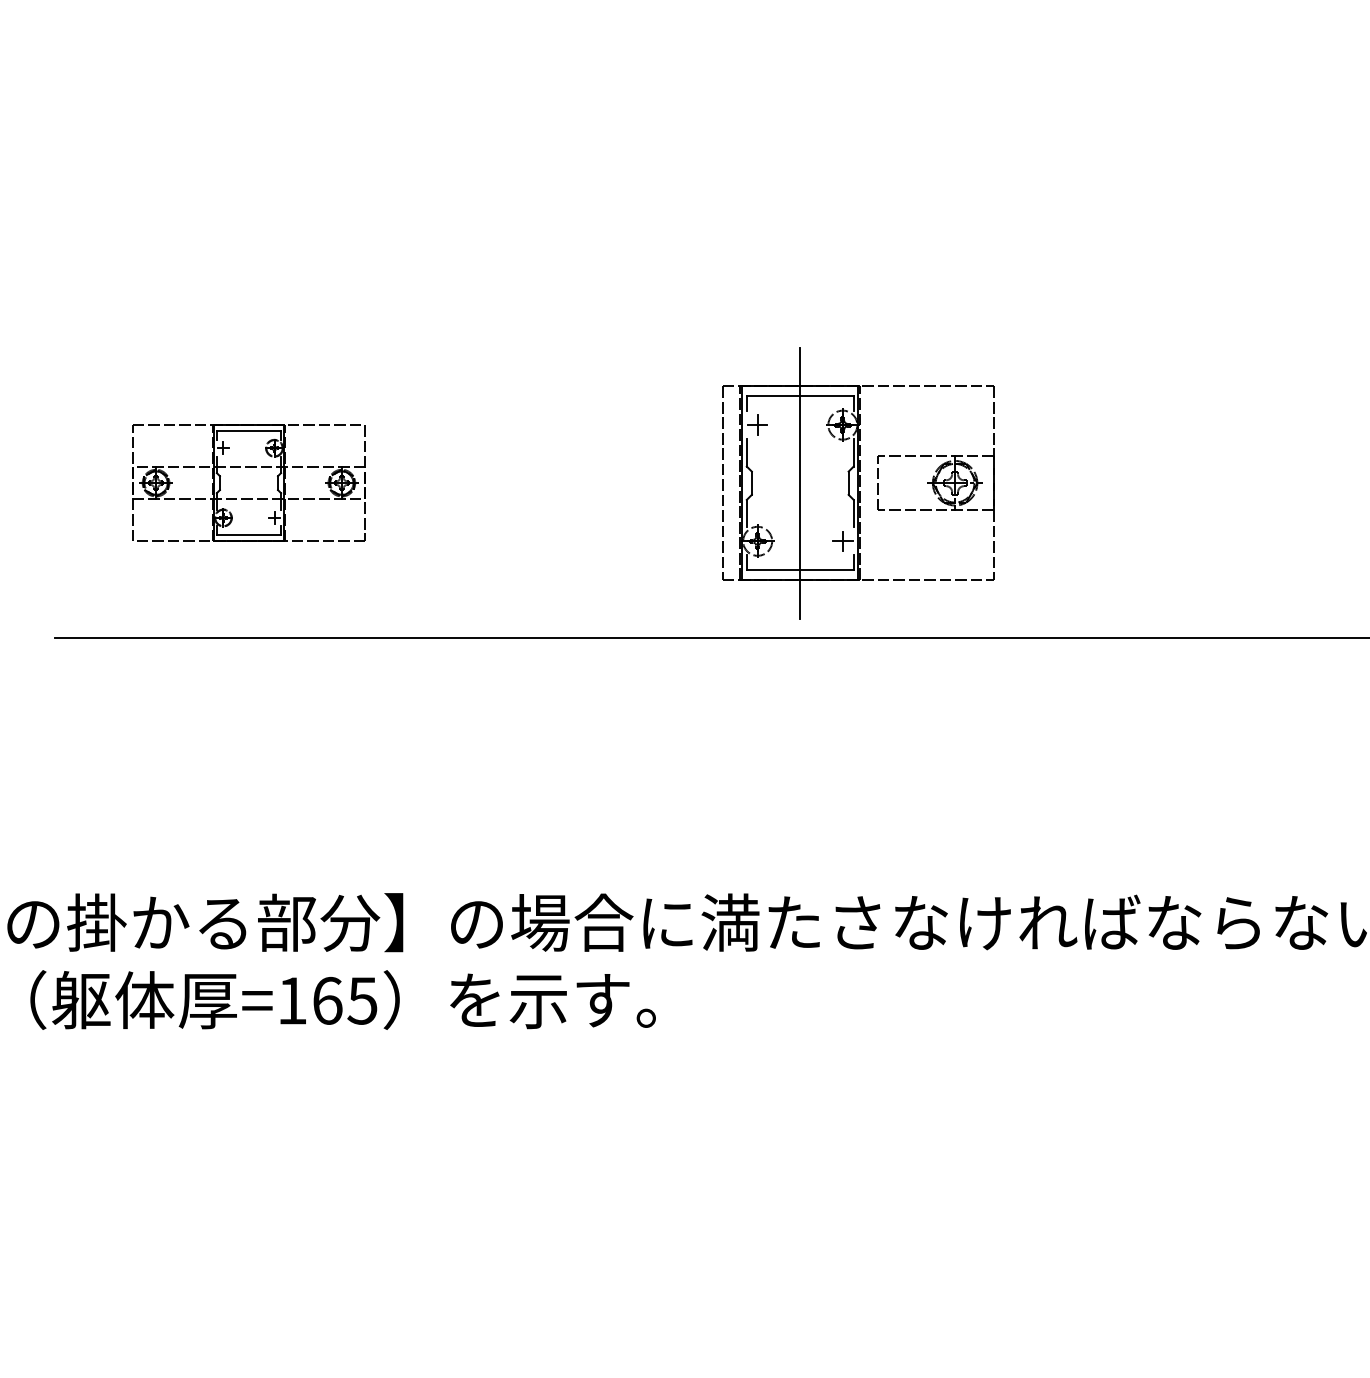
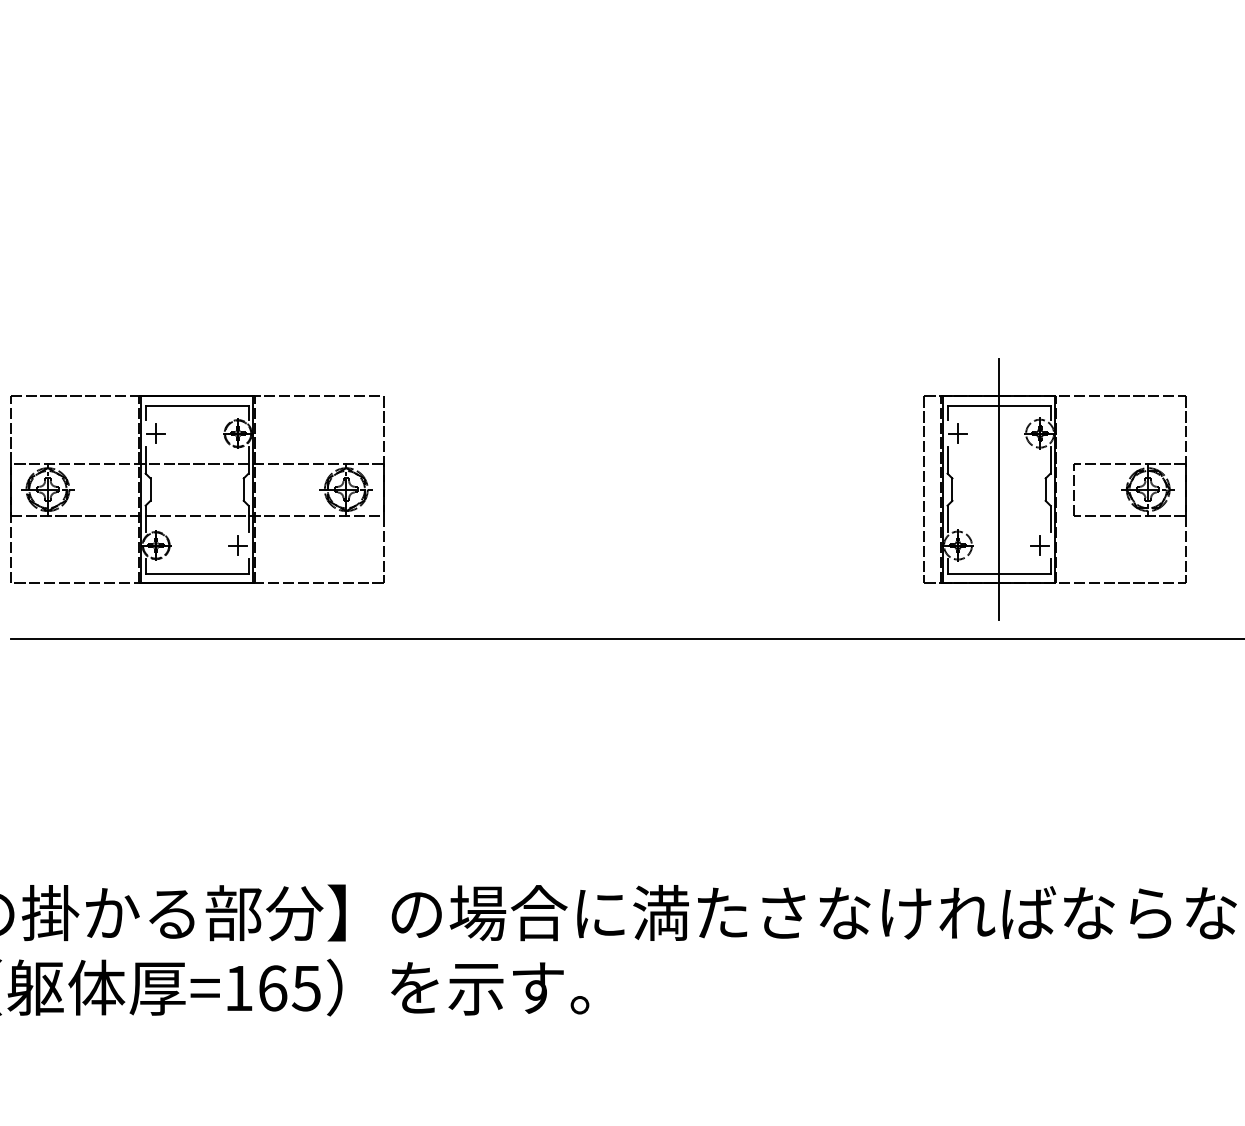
part: (248, 482) -> (196, 488), size x1.67
part: (858, 483) -> (1055, 489), moved

